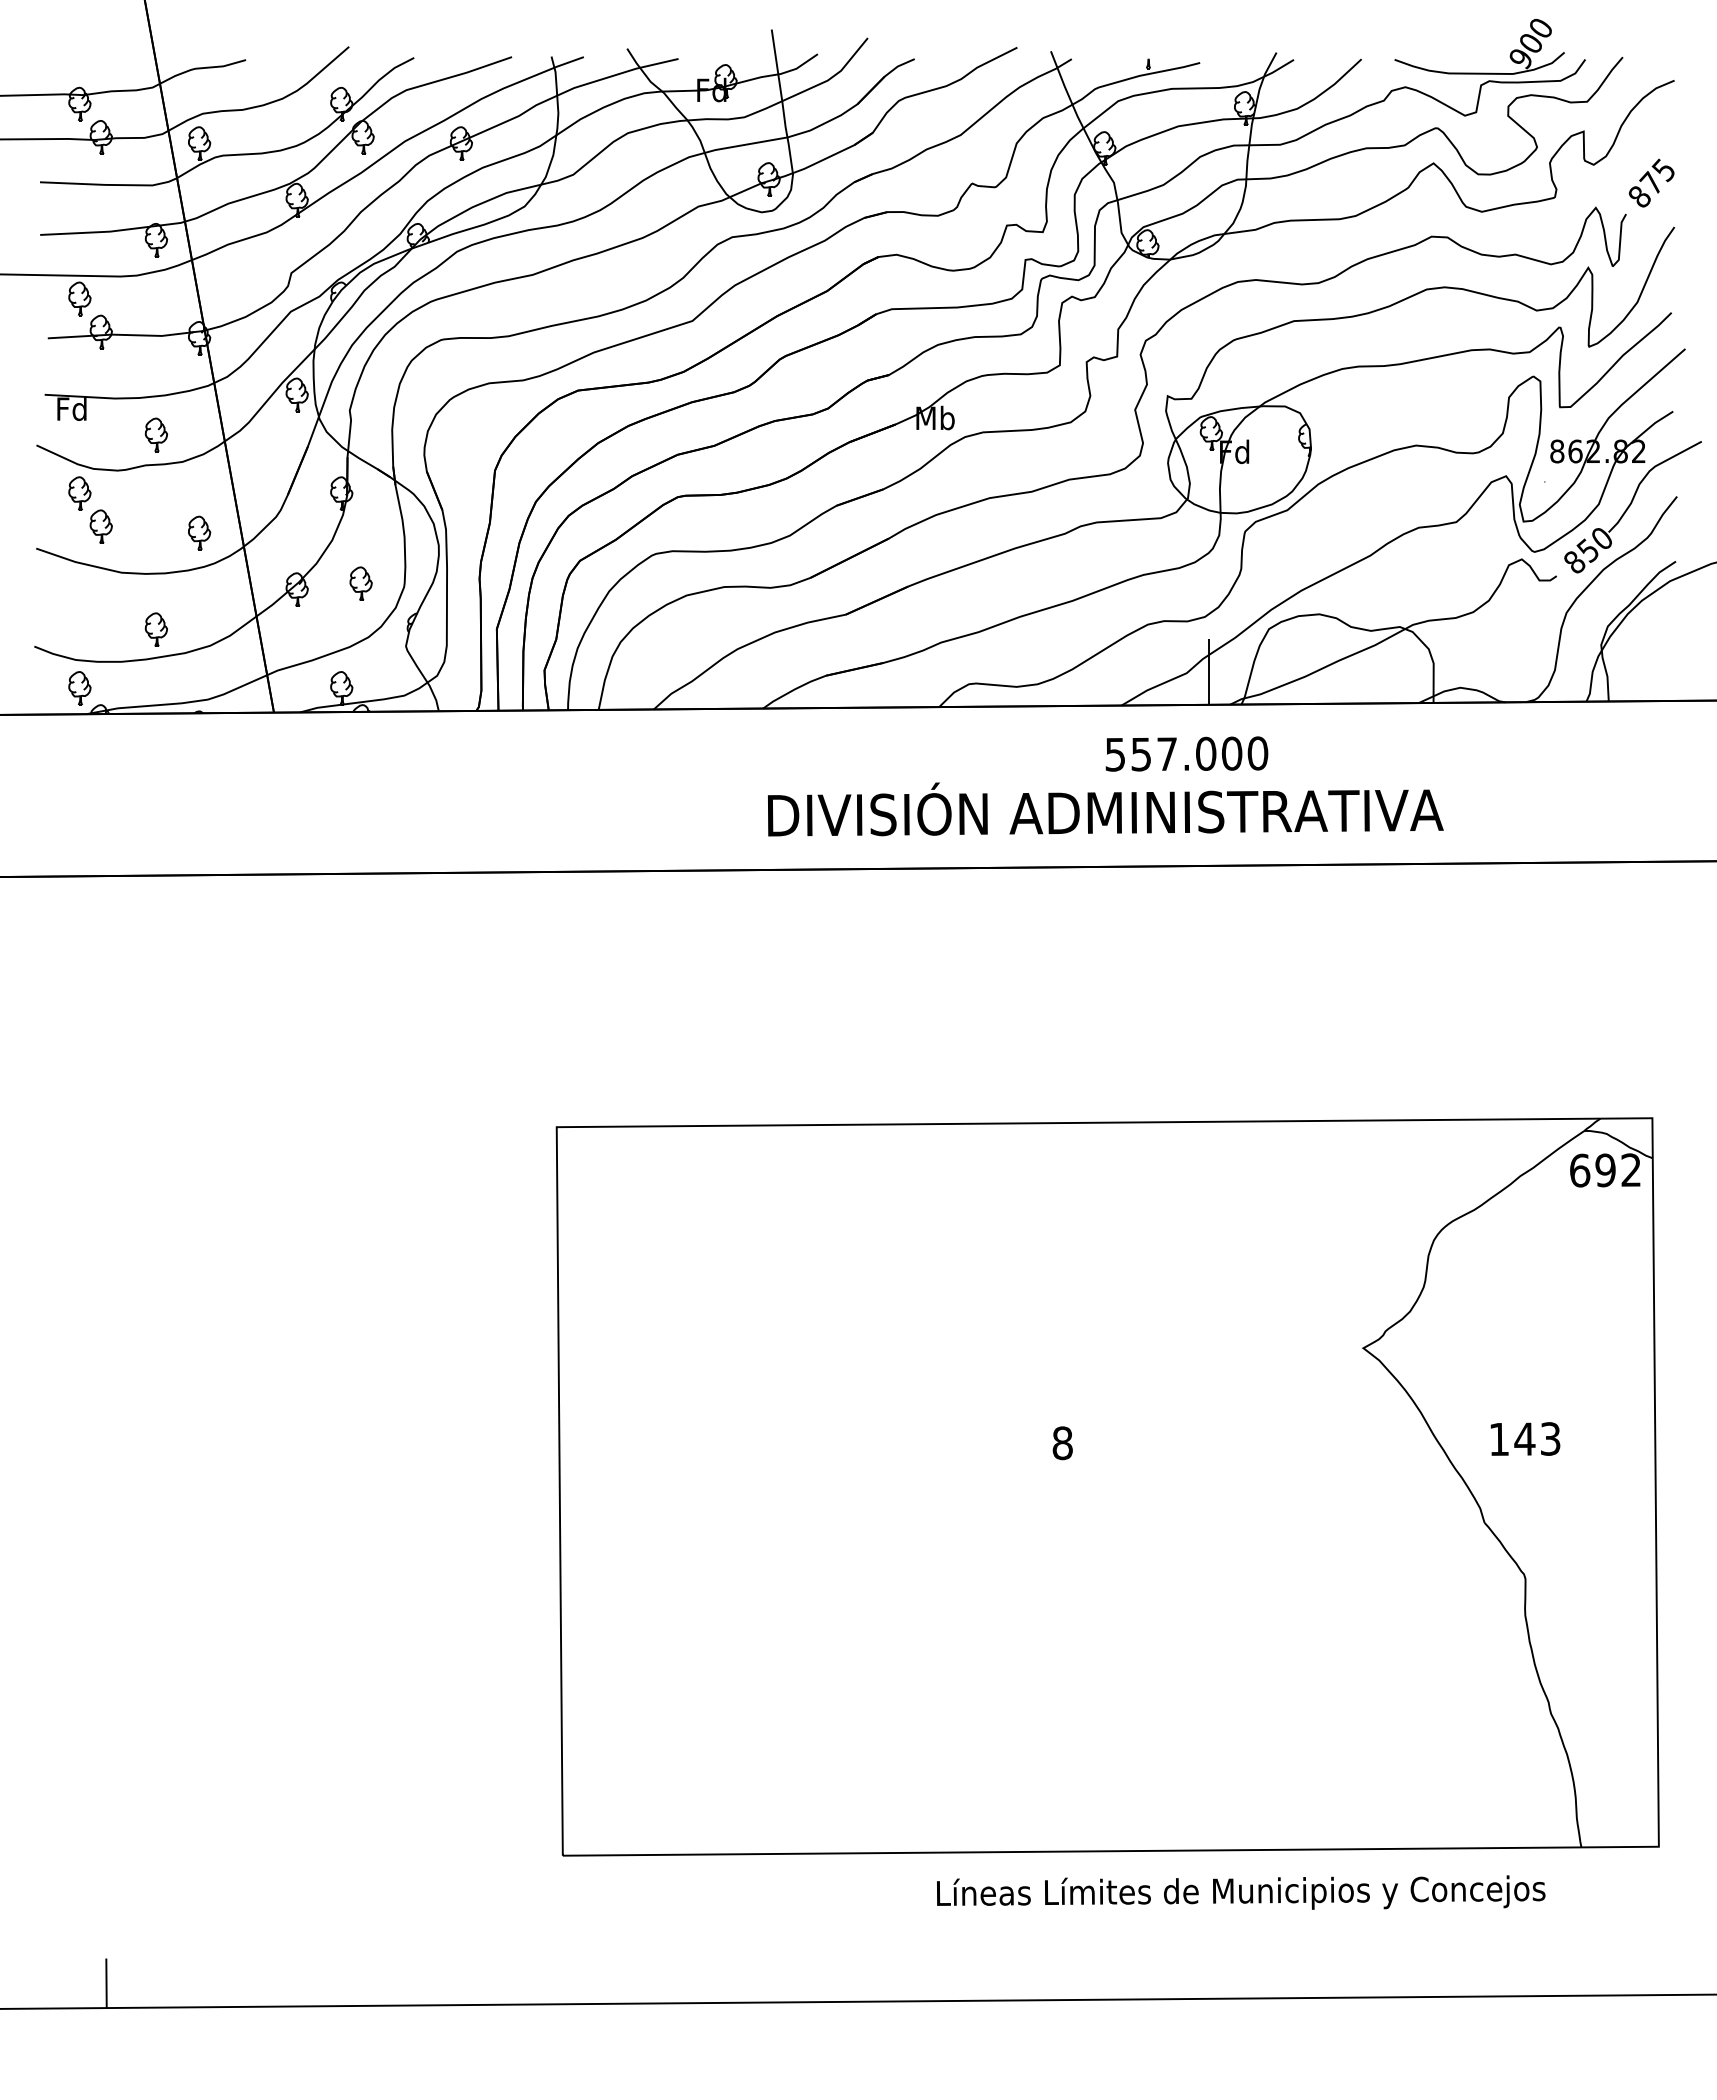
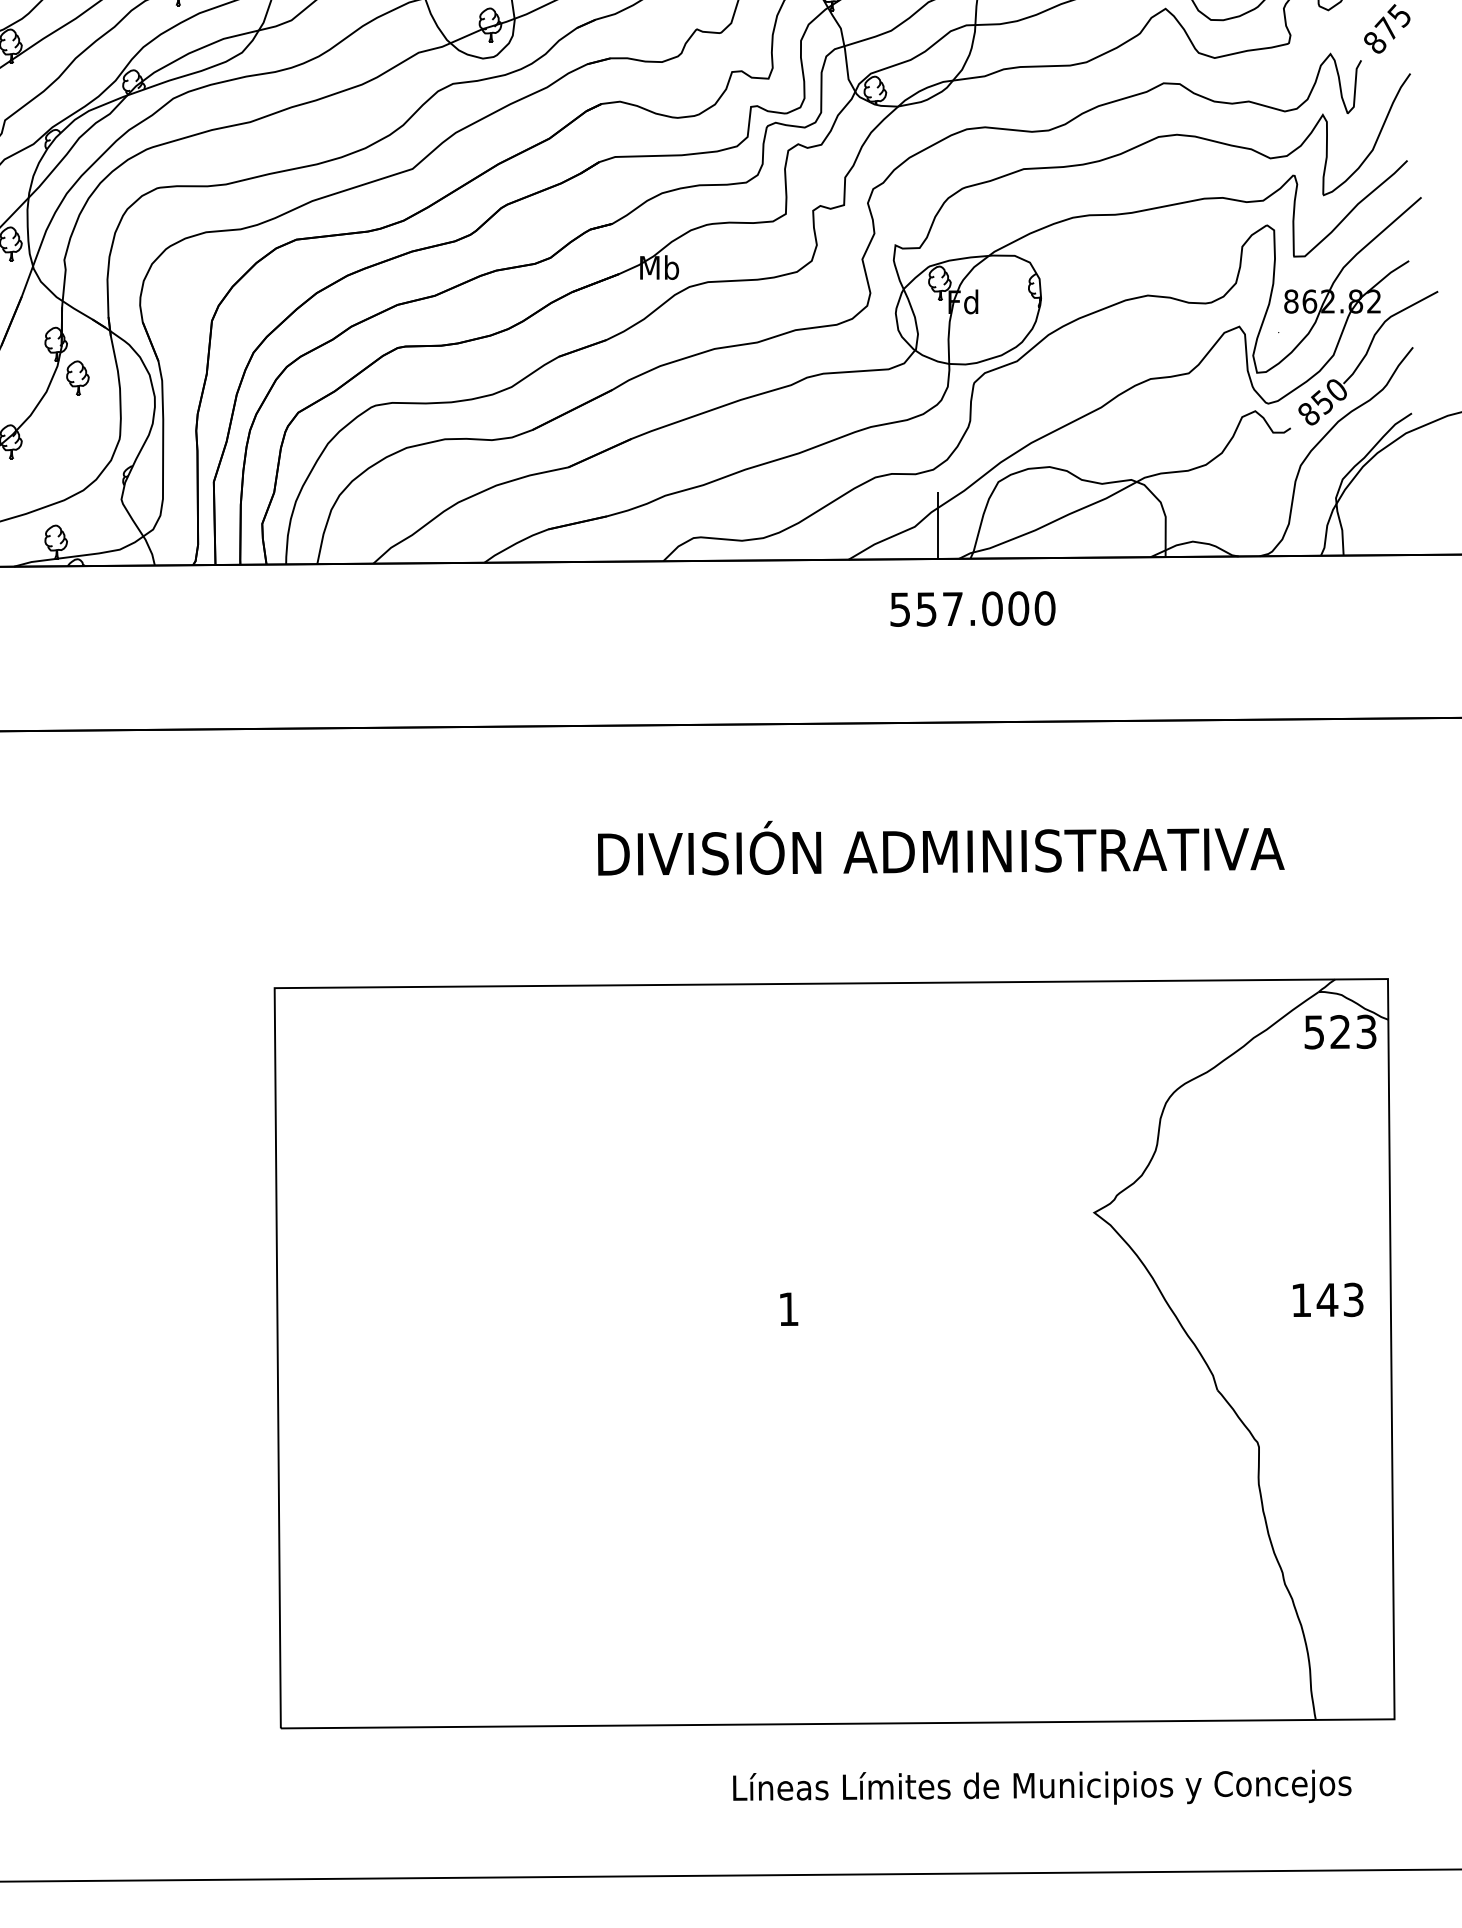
part: (360, 583) -> (77, 377), moved
text: (1186, 753) -> (972, 608), moved
text: (1105, 809) -> (940, 848), moved
text: (1605, 1170) -> (1340, 1032), 692 -> 523
text: (1525, 1438) -> (1328, 1299), moved
text: (1062, 1443) -> (788, 1309), 8 -> 1
text: (1241, 1892) -> (1042, 1787), moved

